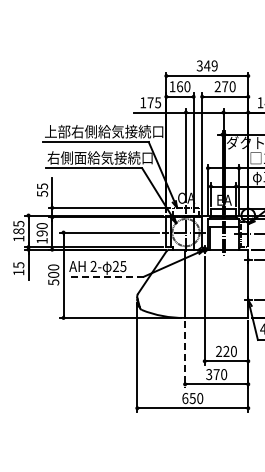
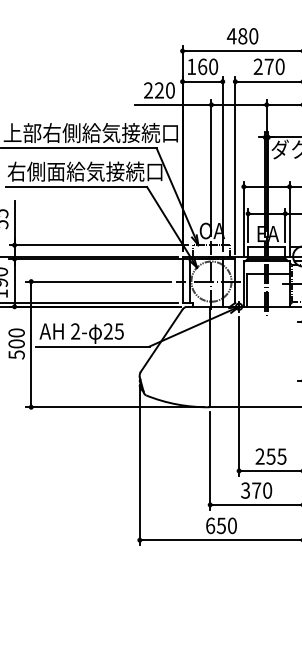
text: (206, 65) -> (241, 35), 349 -> 480
text: (150, 102) -> (159, 90), 175 -> 220
line: (104, 276) -> (91, 346), dashed -> solid
text: (229, 351) -> (275, 456), 220 -> 255
line: (185, 355) -> (210, 462), dashed -> solid

